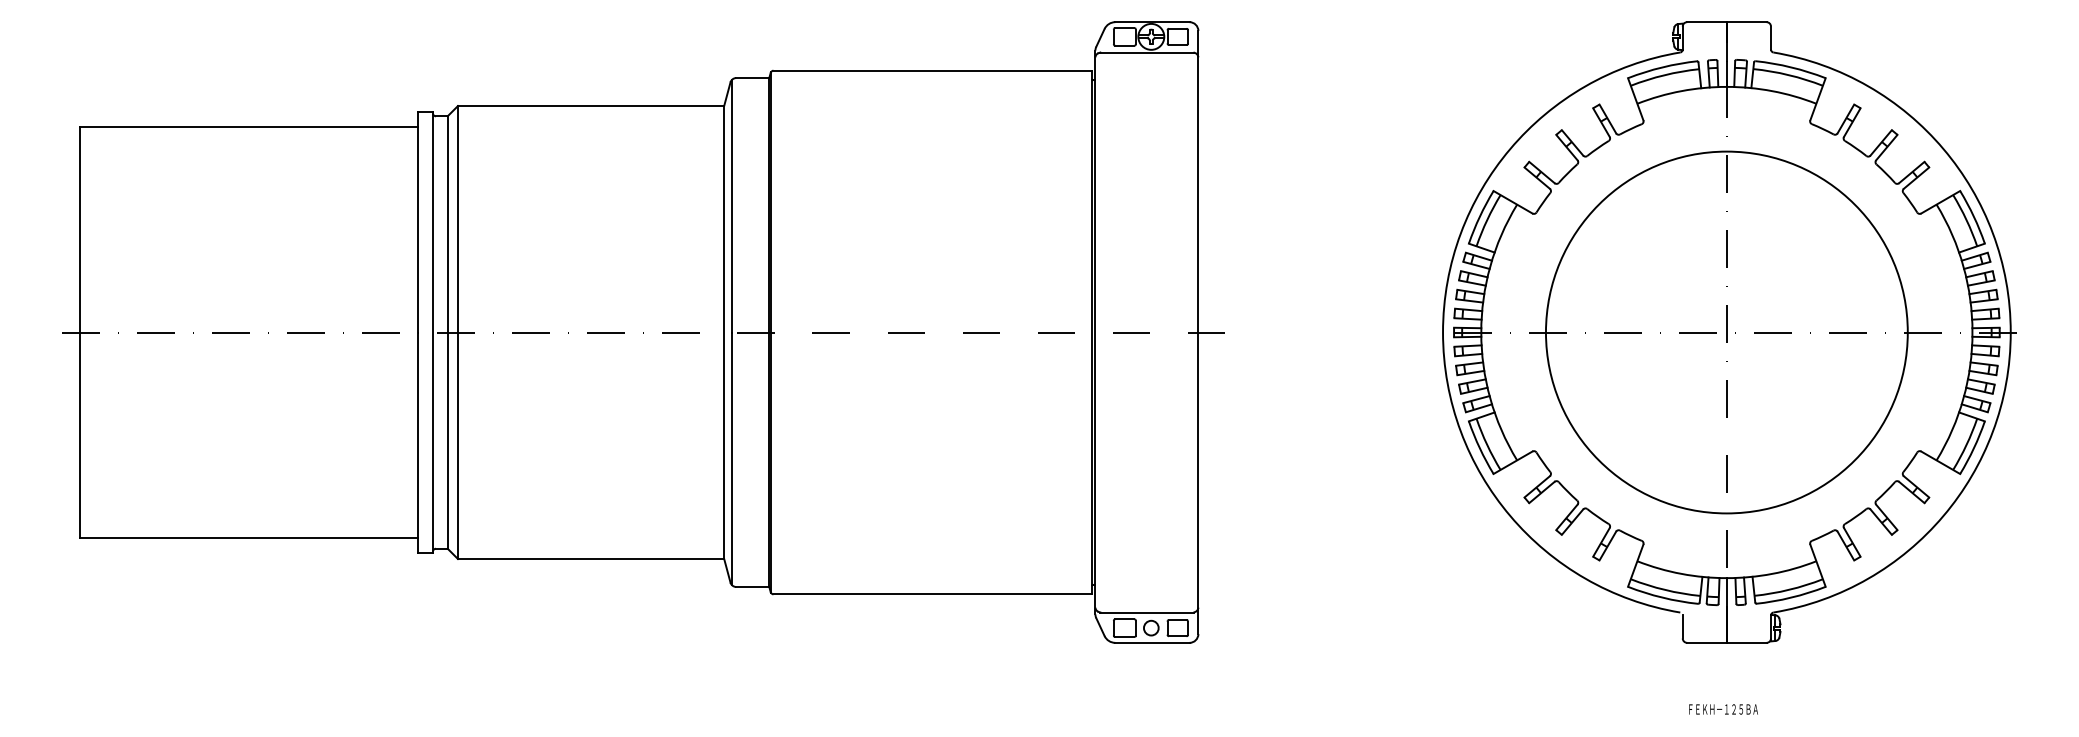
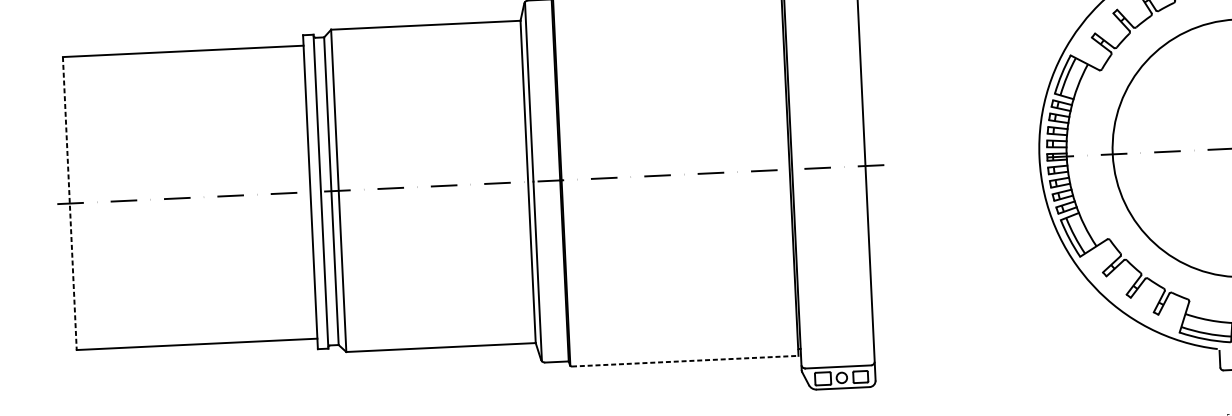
line: (79, 332) -> (69, 203), solid -> dashed
line: (933, 594) -> (685, 361), solid -> dashed

